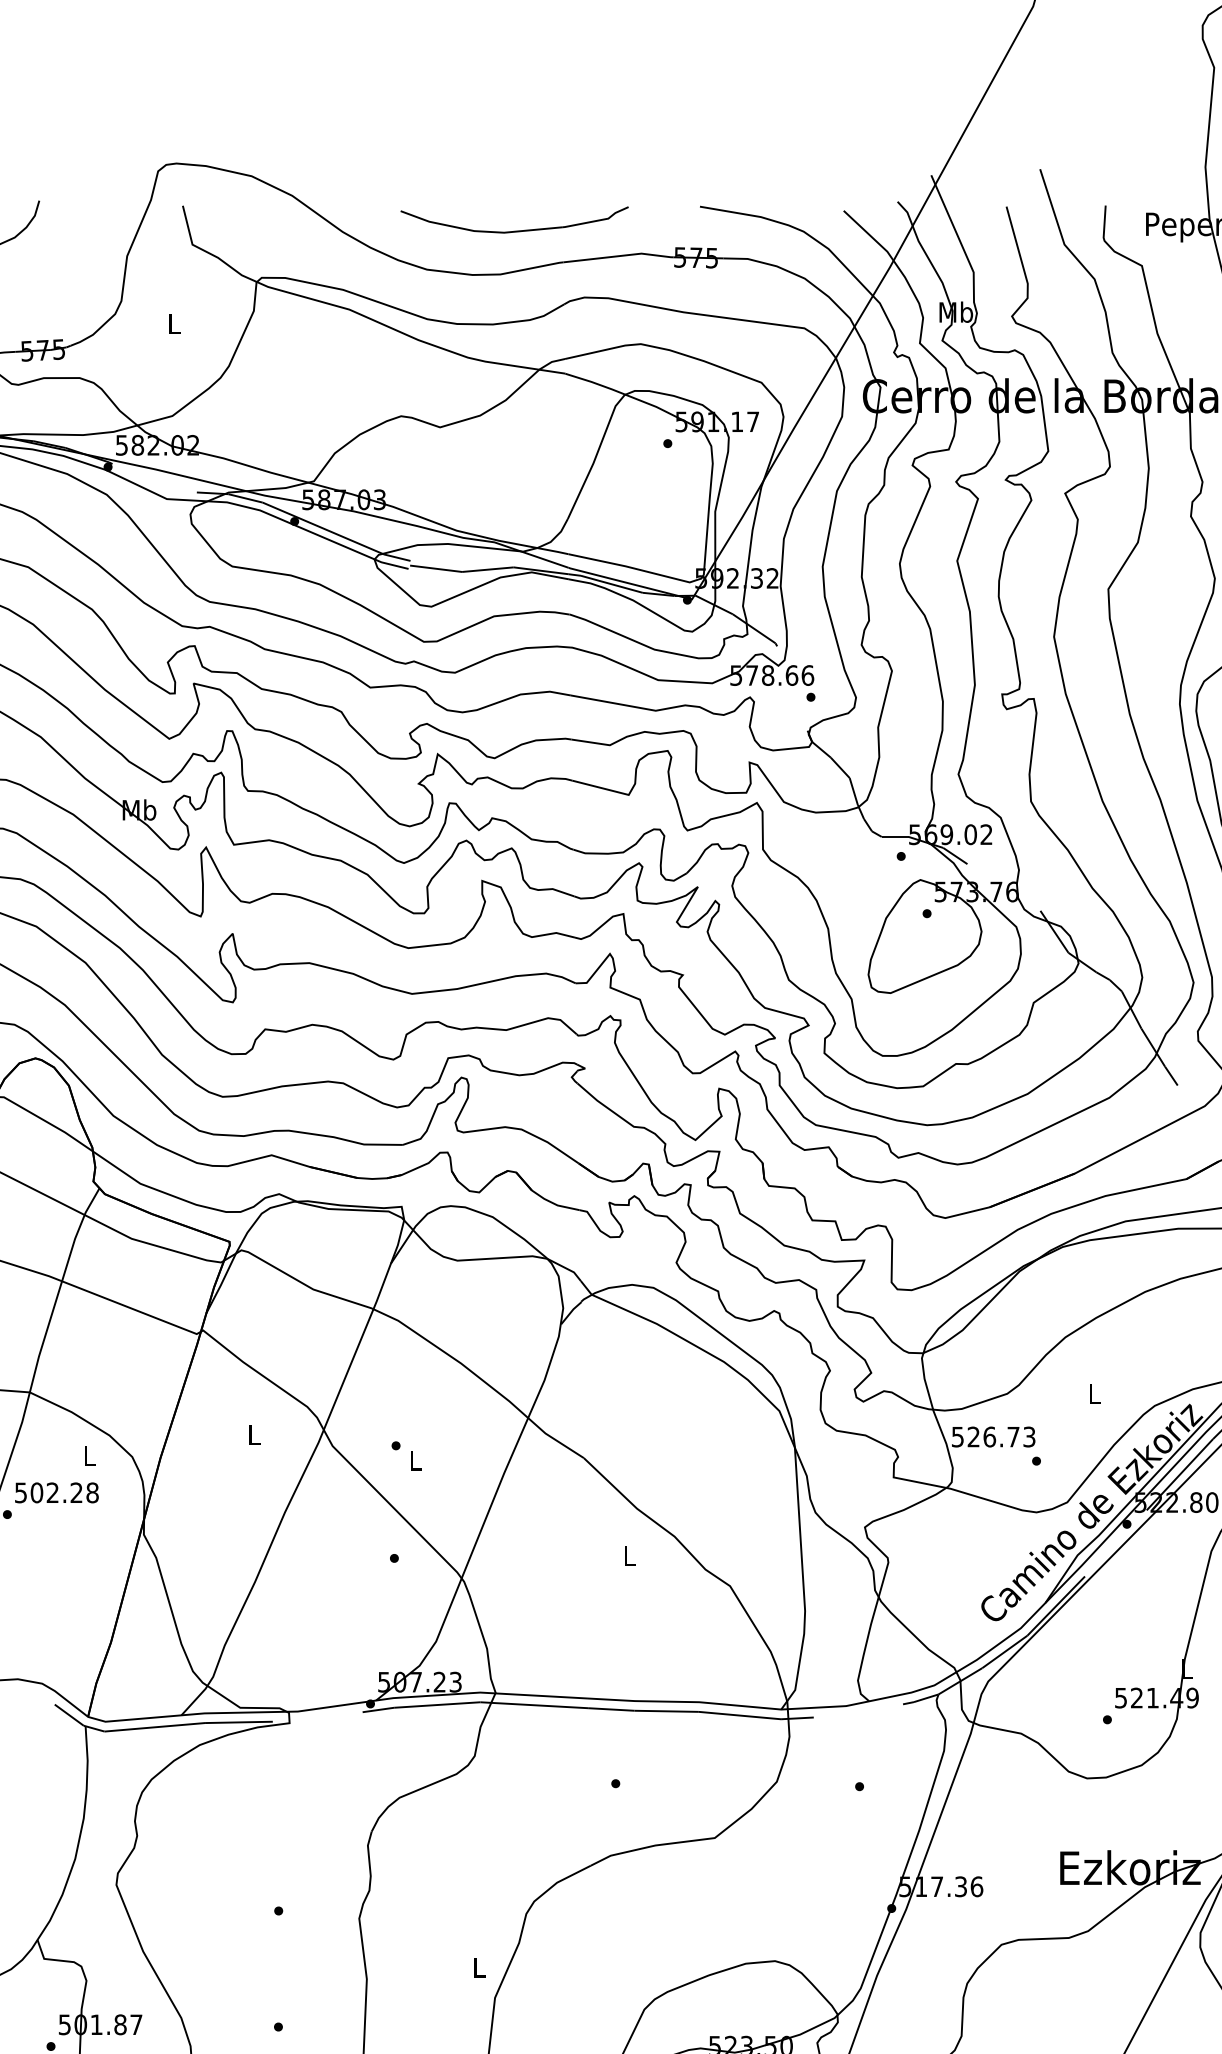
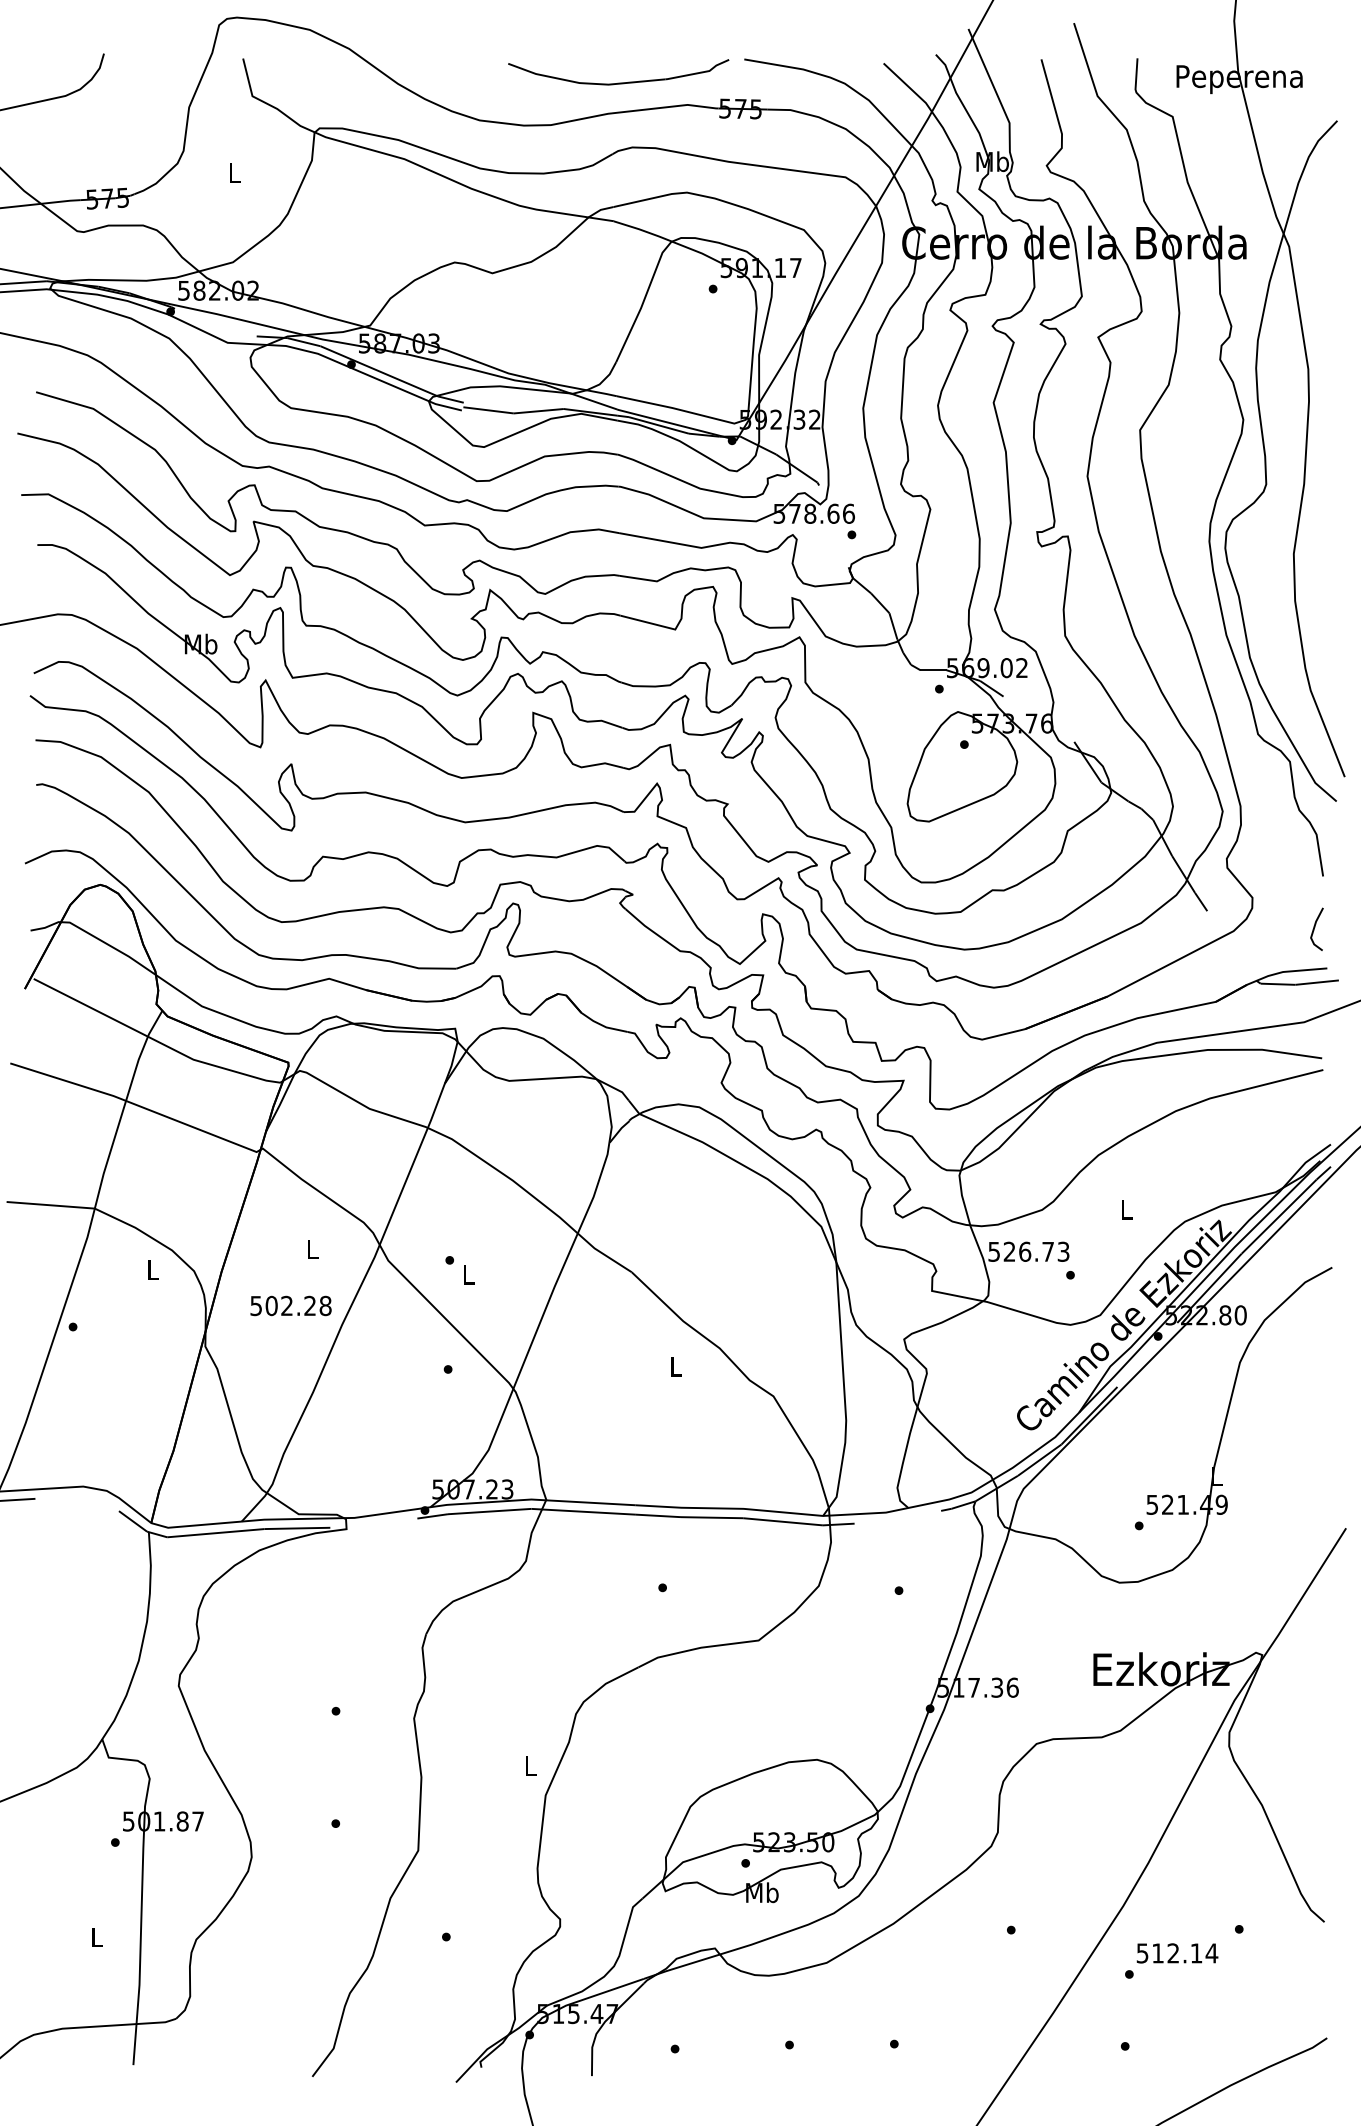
part: (514, 230) -> (618, 82), moved
text: (56, 1492) -> (290, 1305), moved

